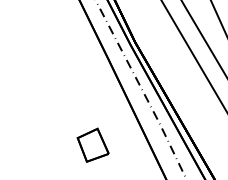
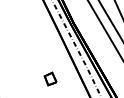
part: (92, 144) -> (50, 78), size x0.7

